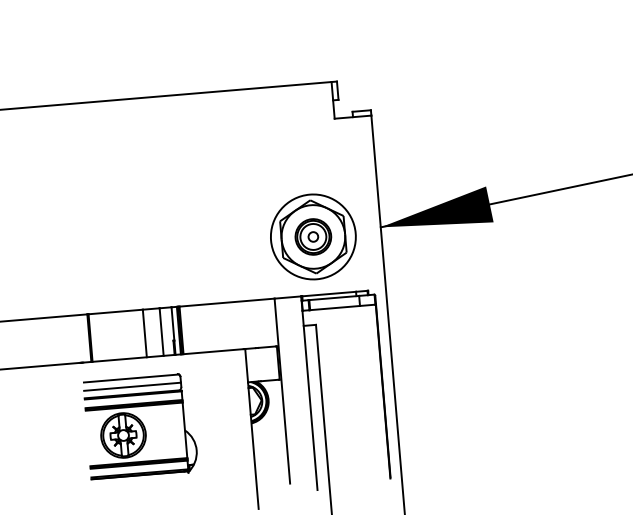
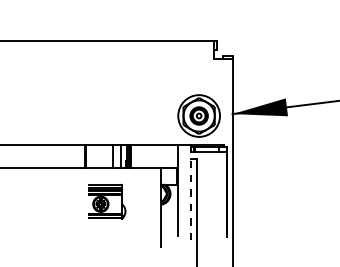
line: (308, 393) -> (190, 192), solid -> dashed
part: (142, 425) -> (107, 201), size x0.7

